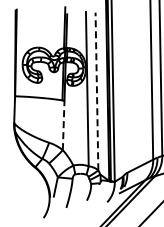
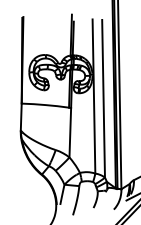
line: (96, 91) -> (103, 98), dashed -> solid
line: (63, 125) -> (70, 132), dashed -> solid

